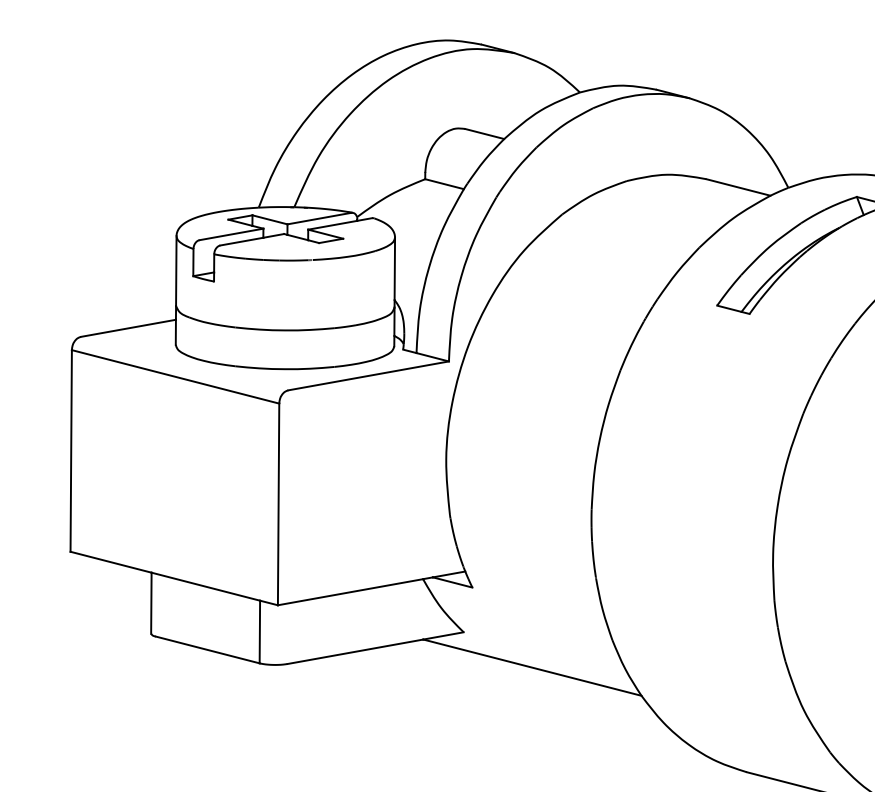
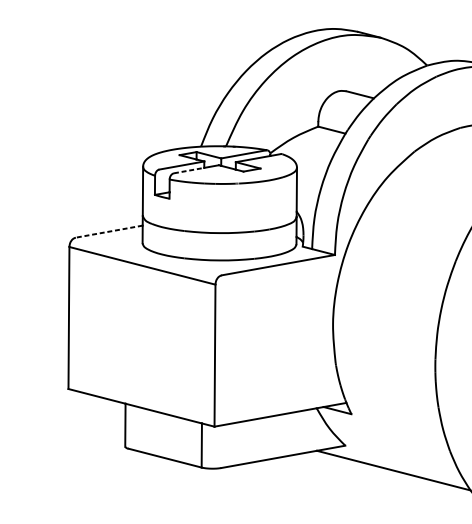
line: (241, 241) -> (188, 170), solid -> dashed
line: (128, 328) -> (109, 231), solid -> dashed

